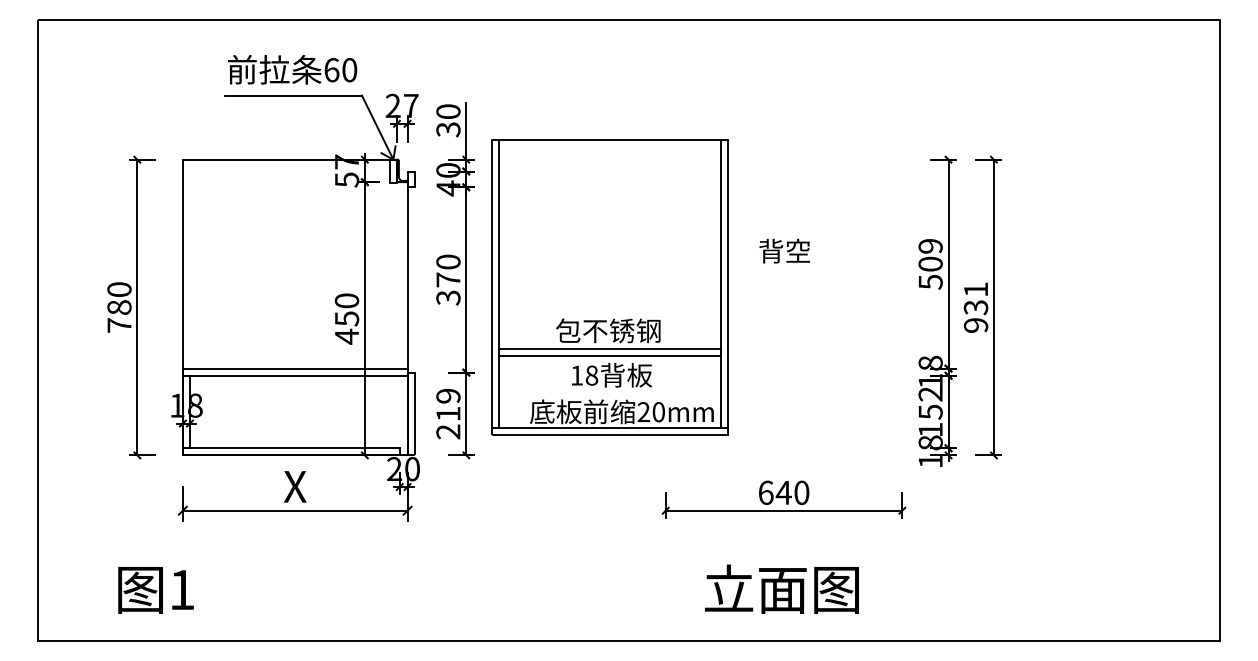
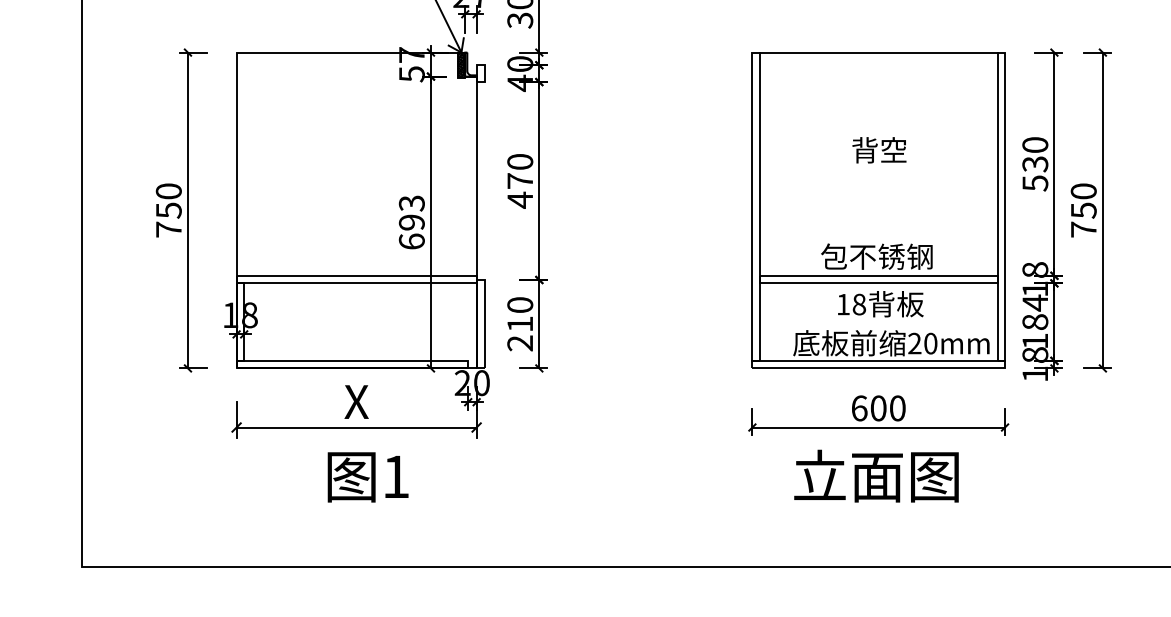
hatch: (392, 171) -> (460, 65), added
text: (930, 255) -> (1035, 154), 509 -> 530
part: (609, 287) -> (878, 210), moved
text: (448, 298) -> (520, 200), 370 -> 470
text: (119, 307) -> (168, 210), 780 -> 750
text: (975, 307) -> (1083, 210), 931 -> 750
text: (346, 318) -> (411, 222), 450 -> 693
text: (448, 395) -> (520, 304), 219 -> 210
text: (930, 402) -> (1035, 311), 152 -> 184
text: (783, 492) -> (878, 408), 640 -> 600
text: (781, 588) -> (875, 475), moved
text: (155, 590) -> (367, 477), moved

